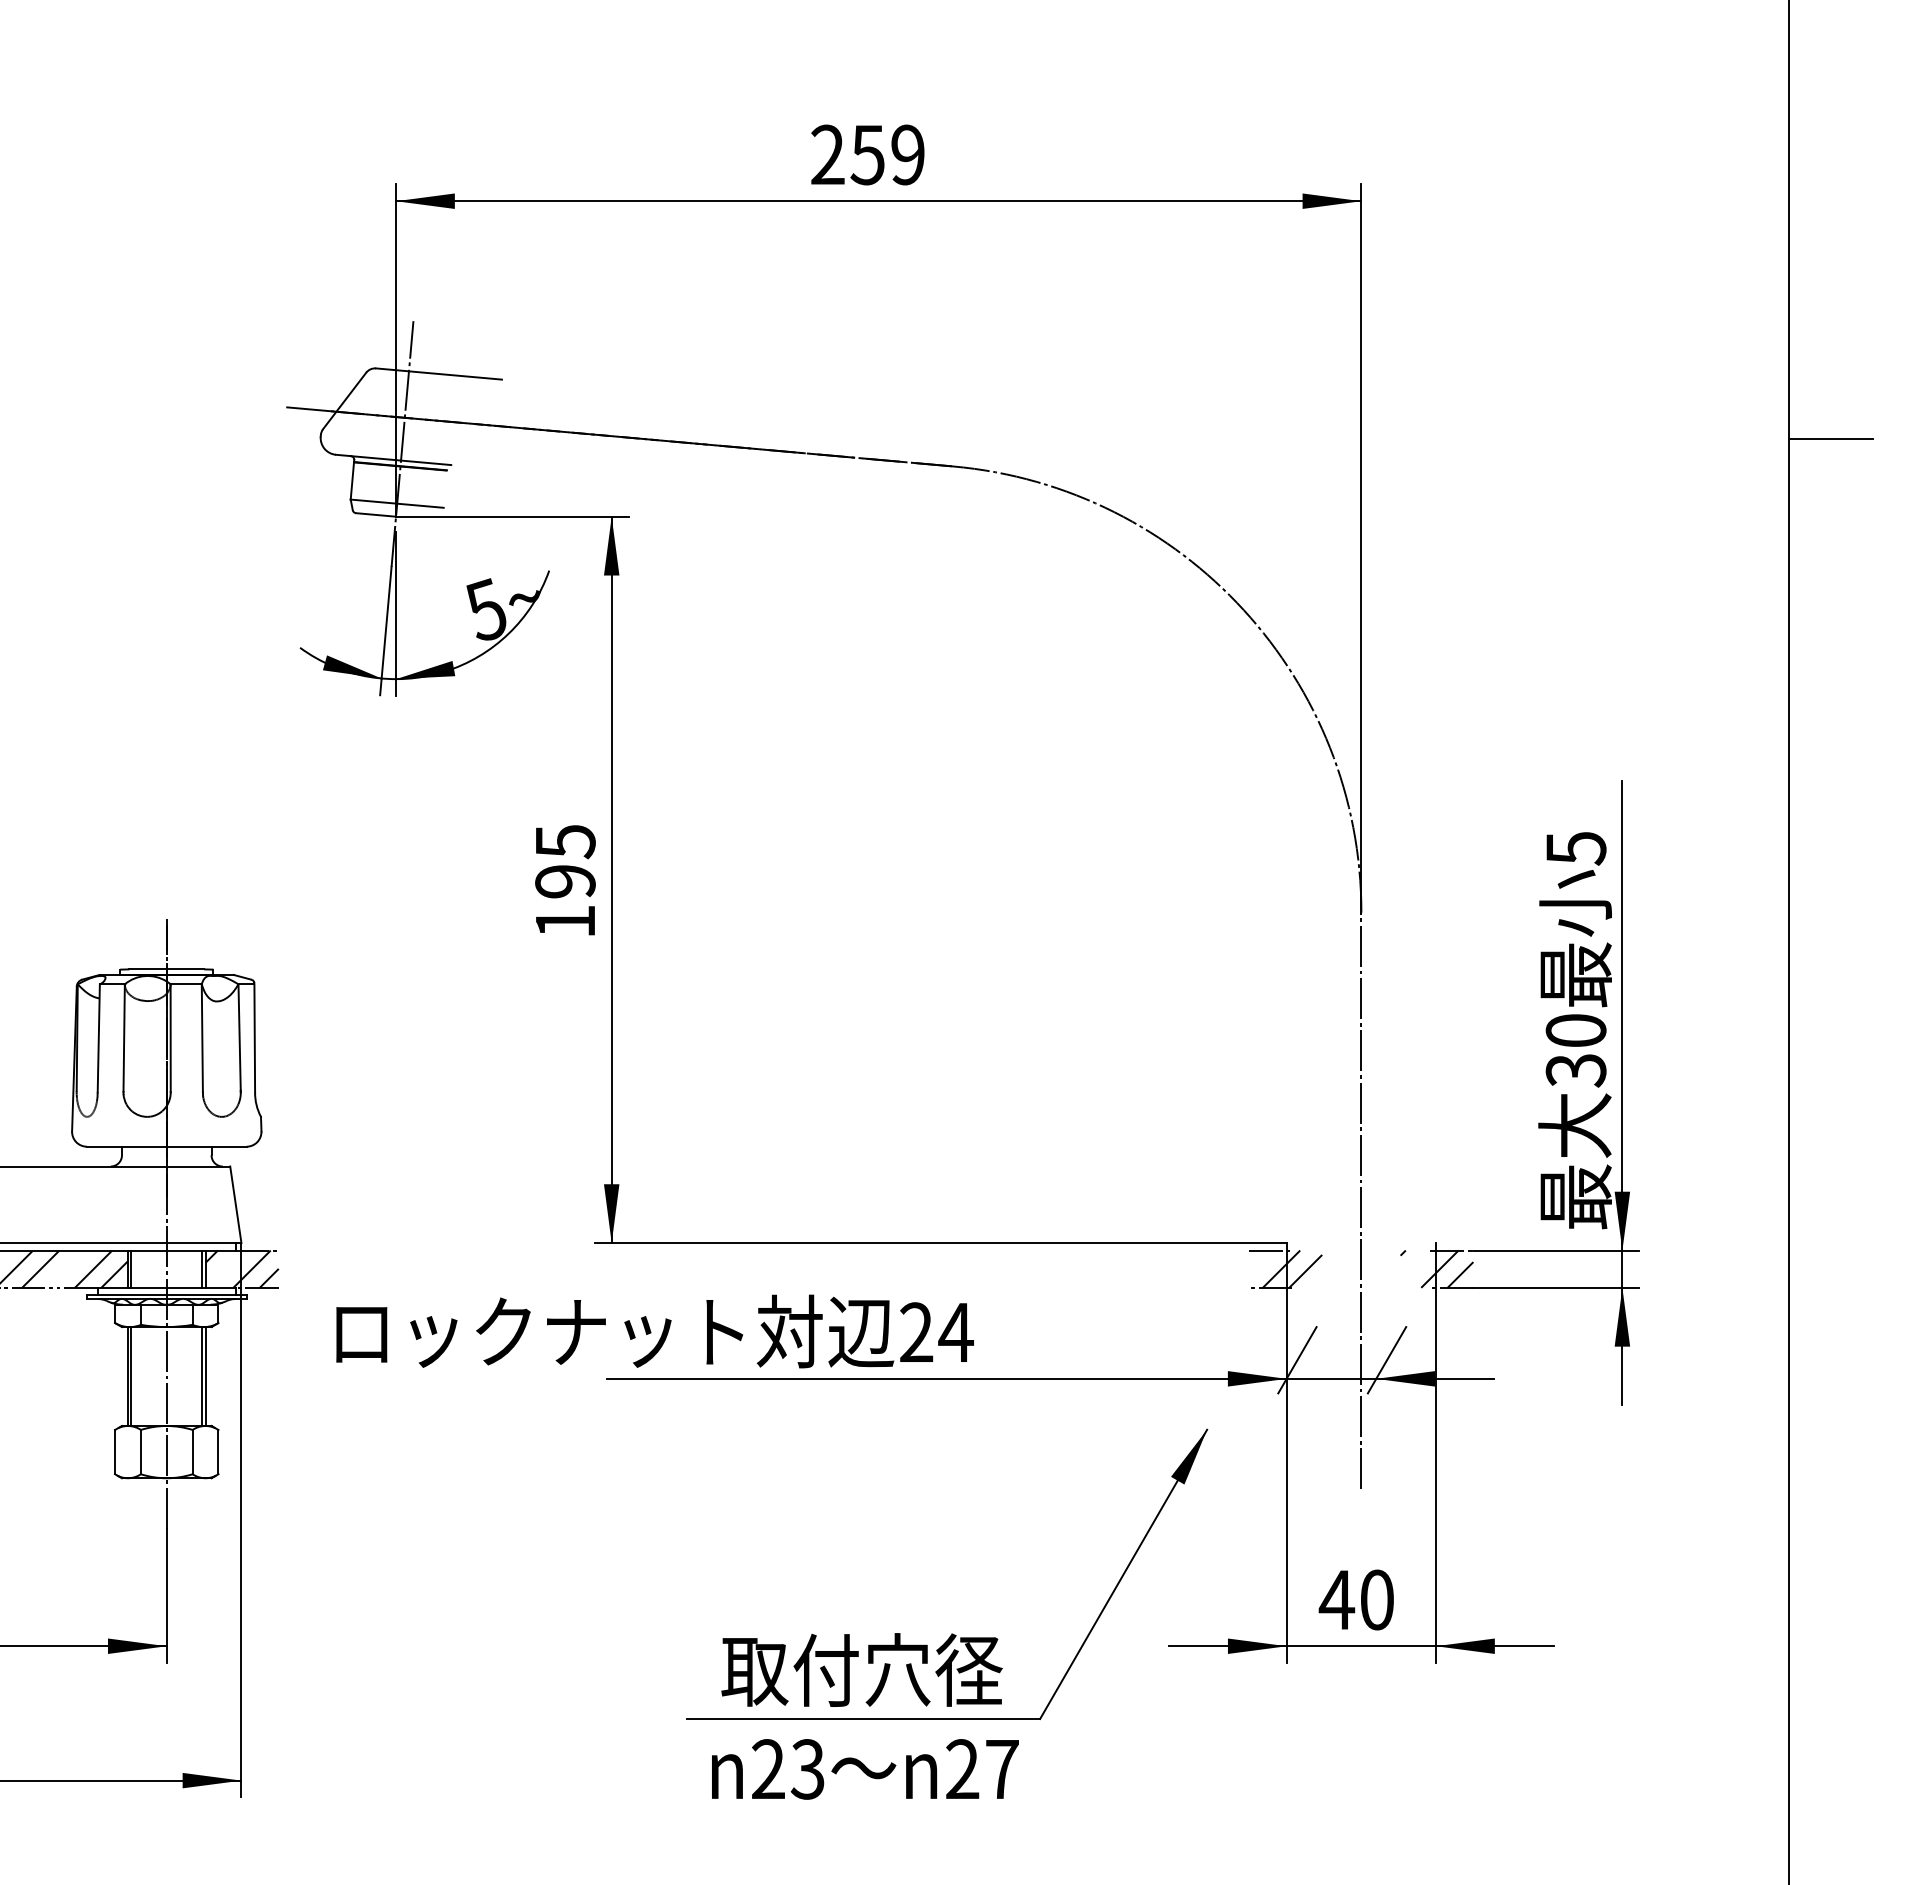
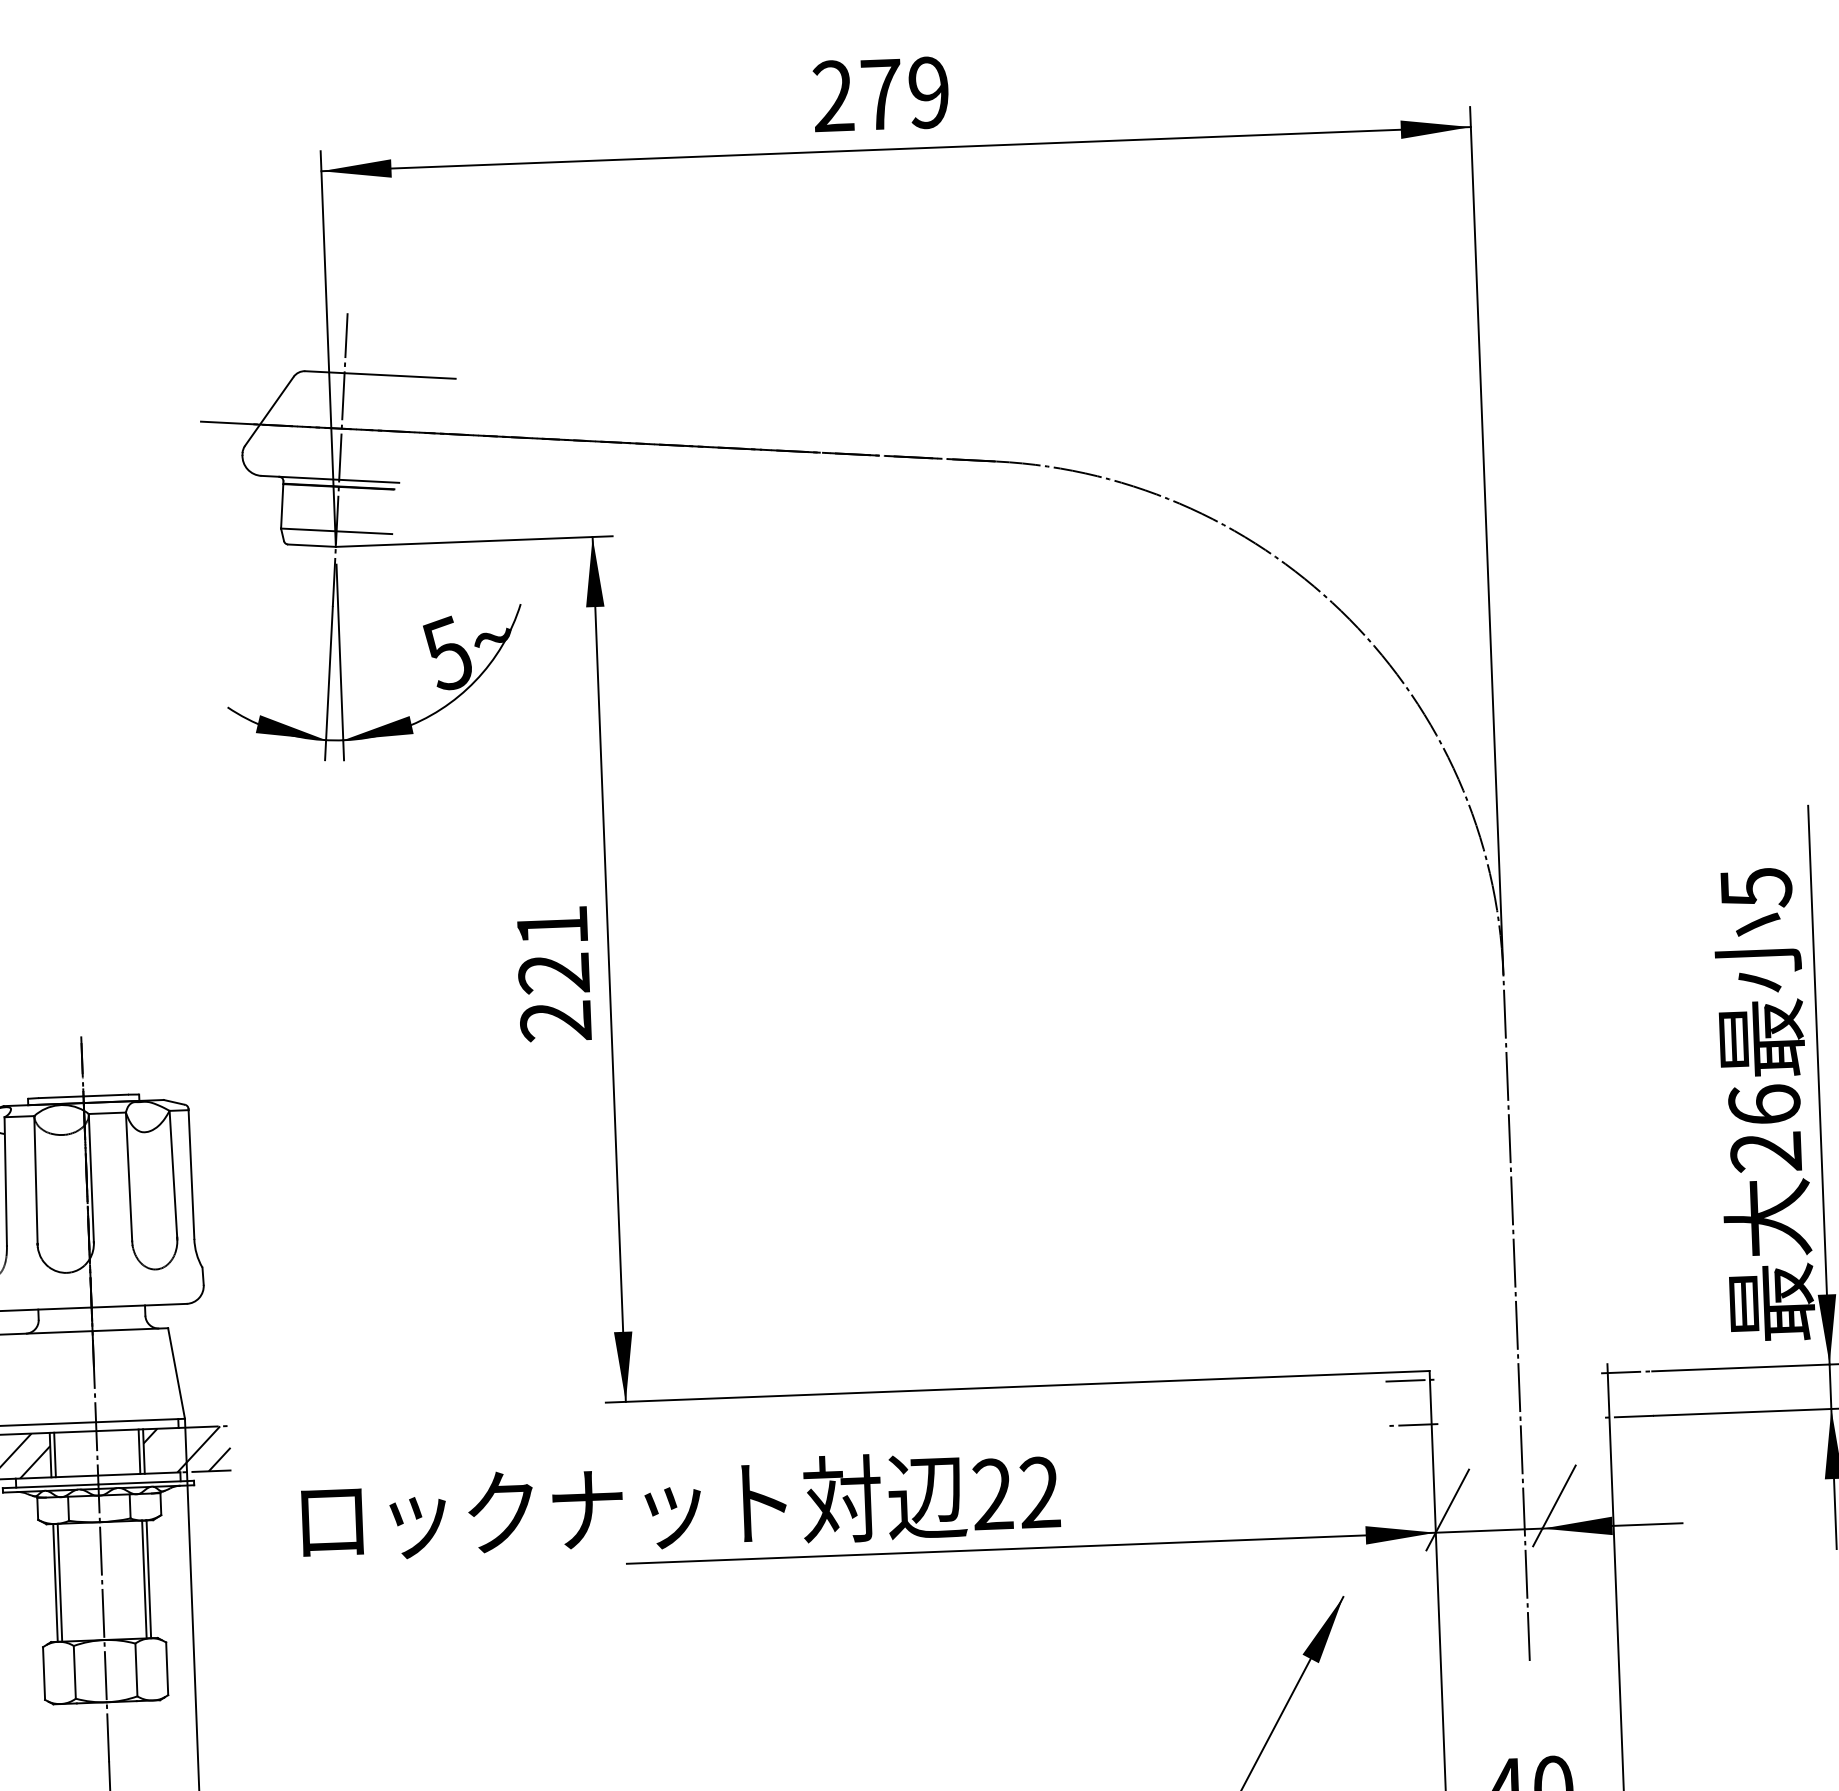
text: (867, 155) -> (880, 95), 259 -> 279
text: (565, 881) -> (554, 973), 195 -> 221
text: (1575, 1050) -> (1764, 1128), 30 -> 26
hatch: (1292, 1268) -> (1437, 1401), removed
hatch: (1436, 1268) -> (1609, 1394), removed
text: (955, 1331) -> (1039, 1491), 24 -> 22

